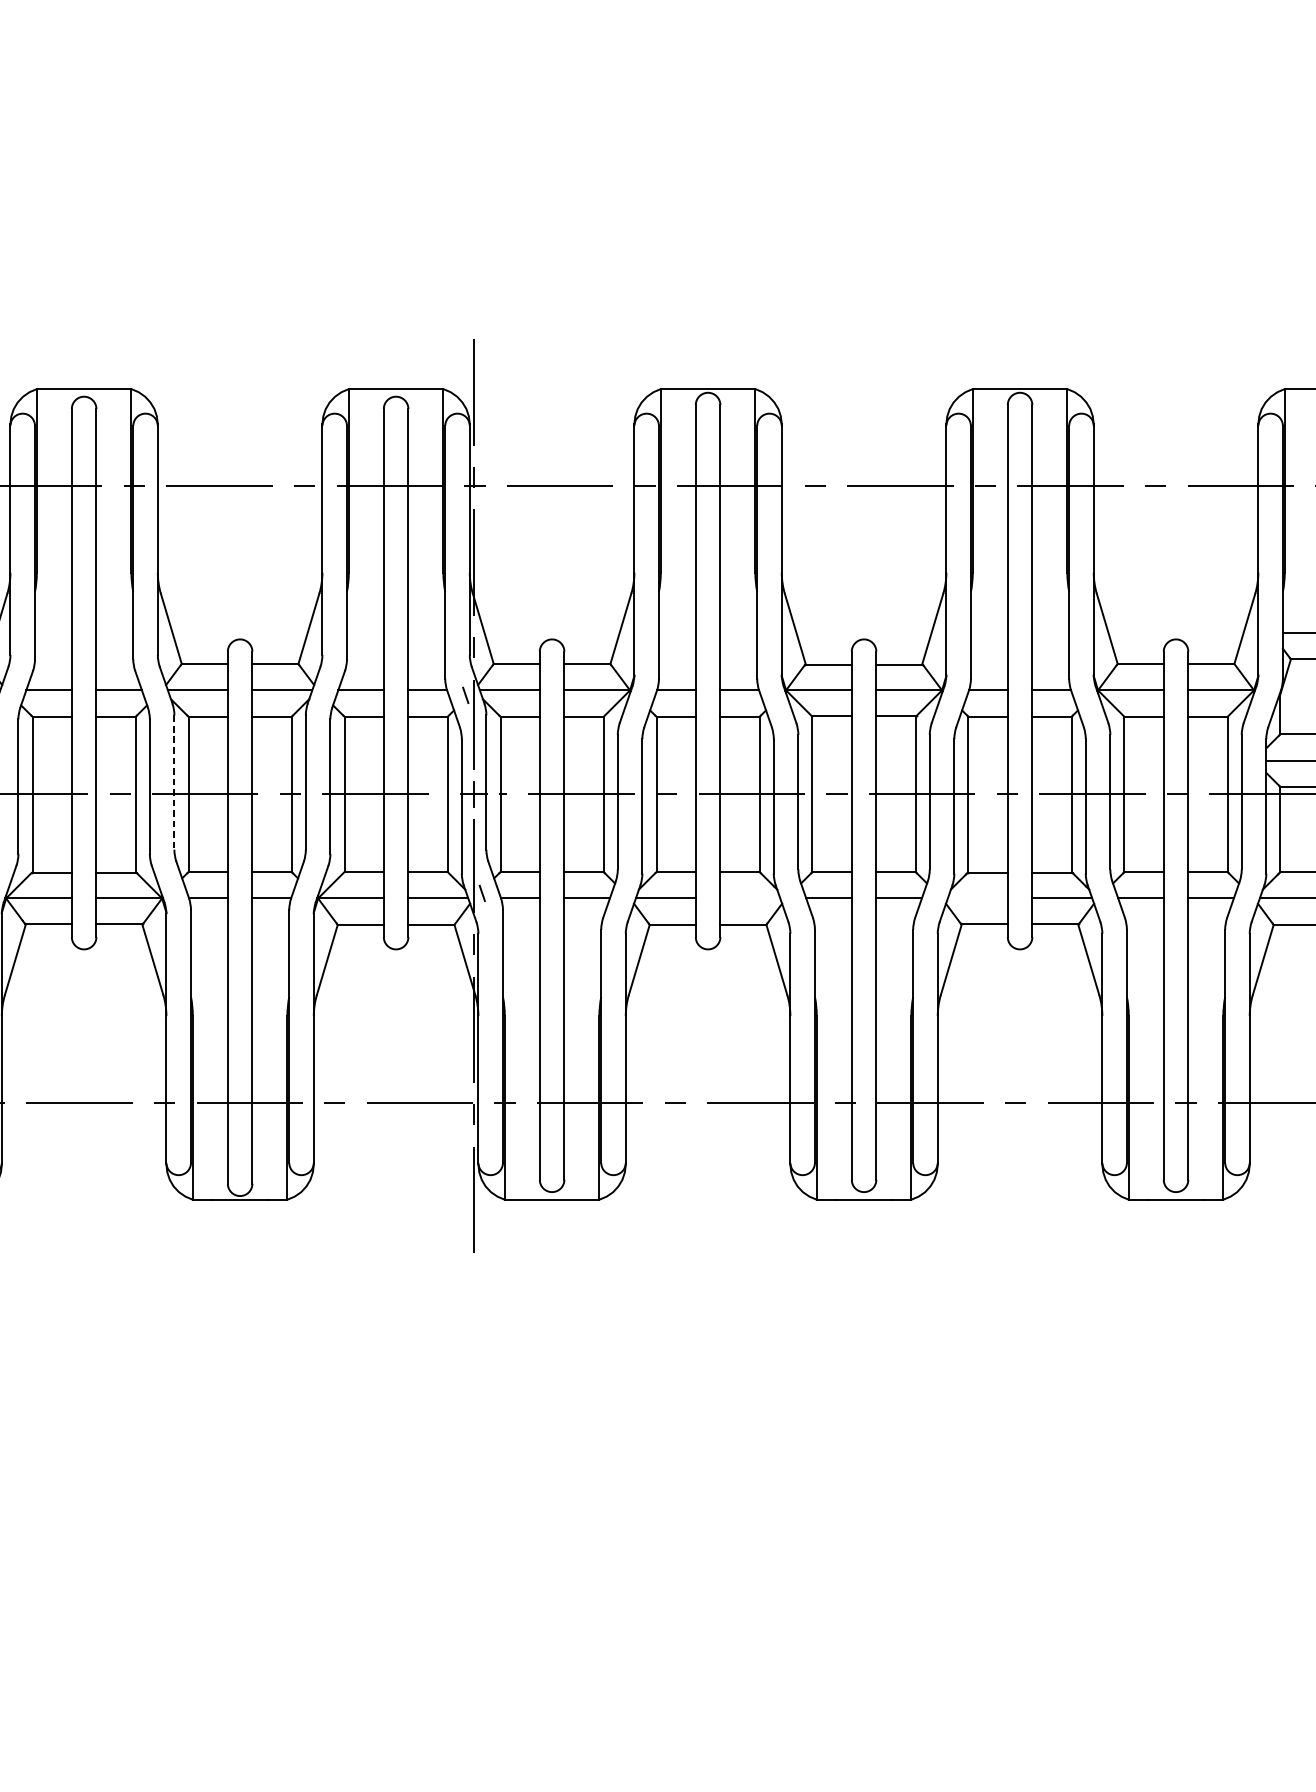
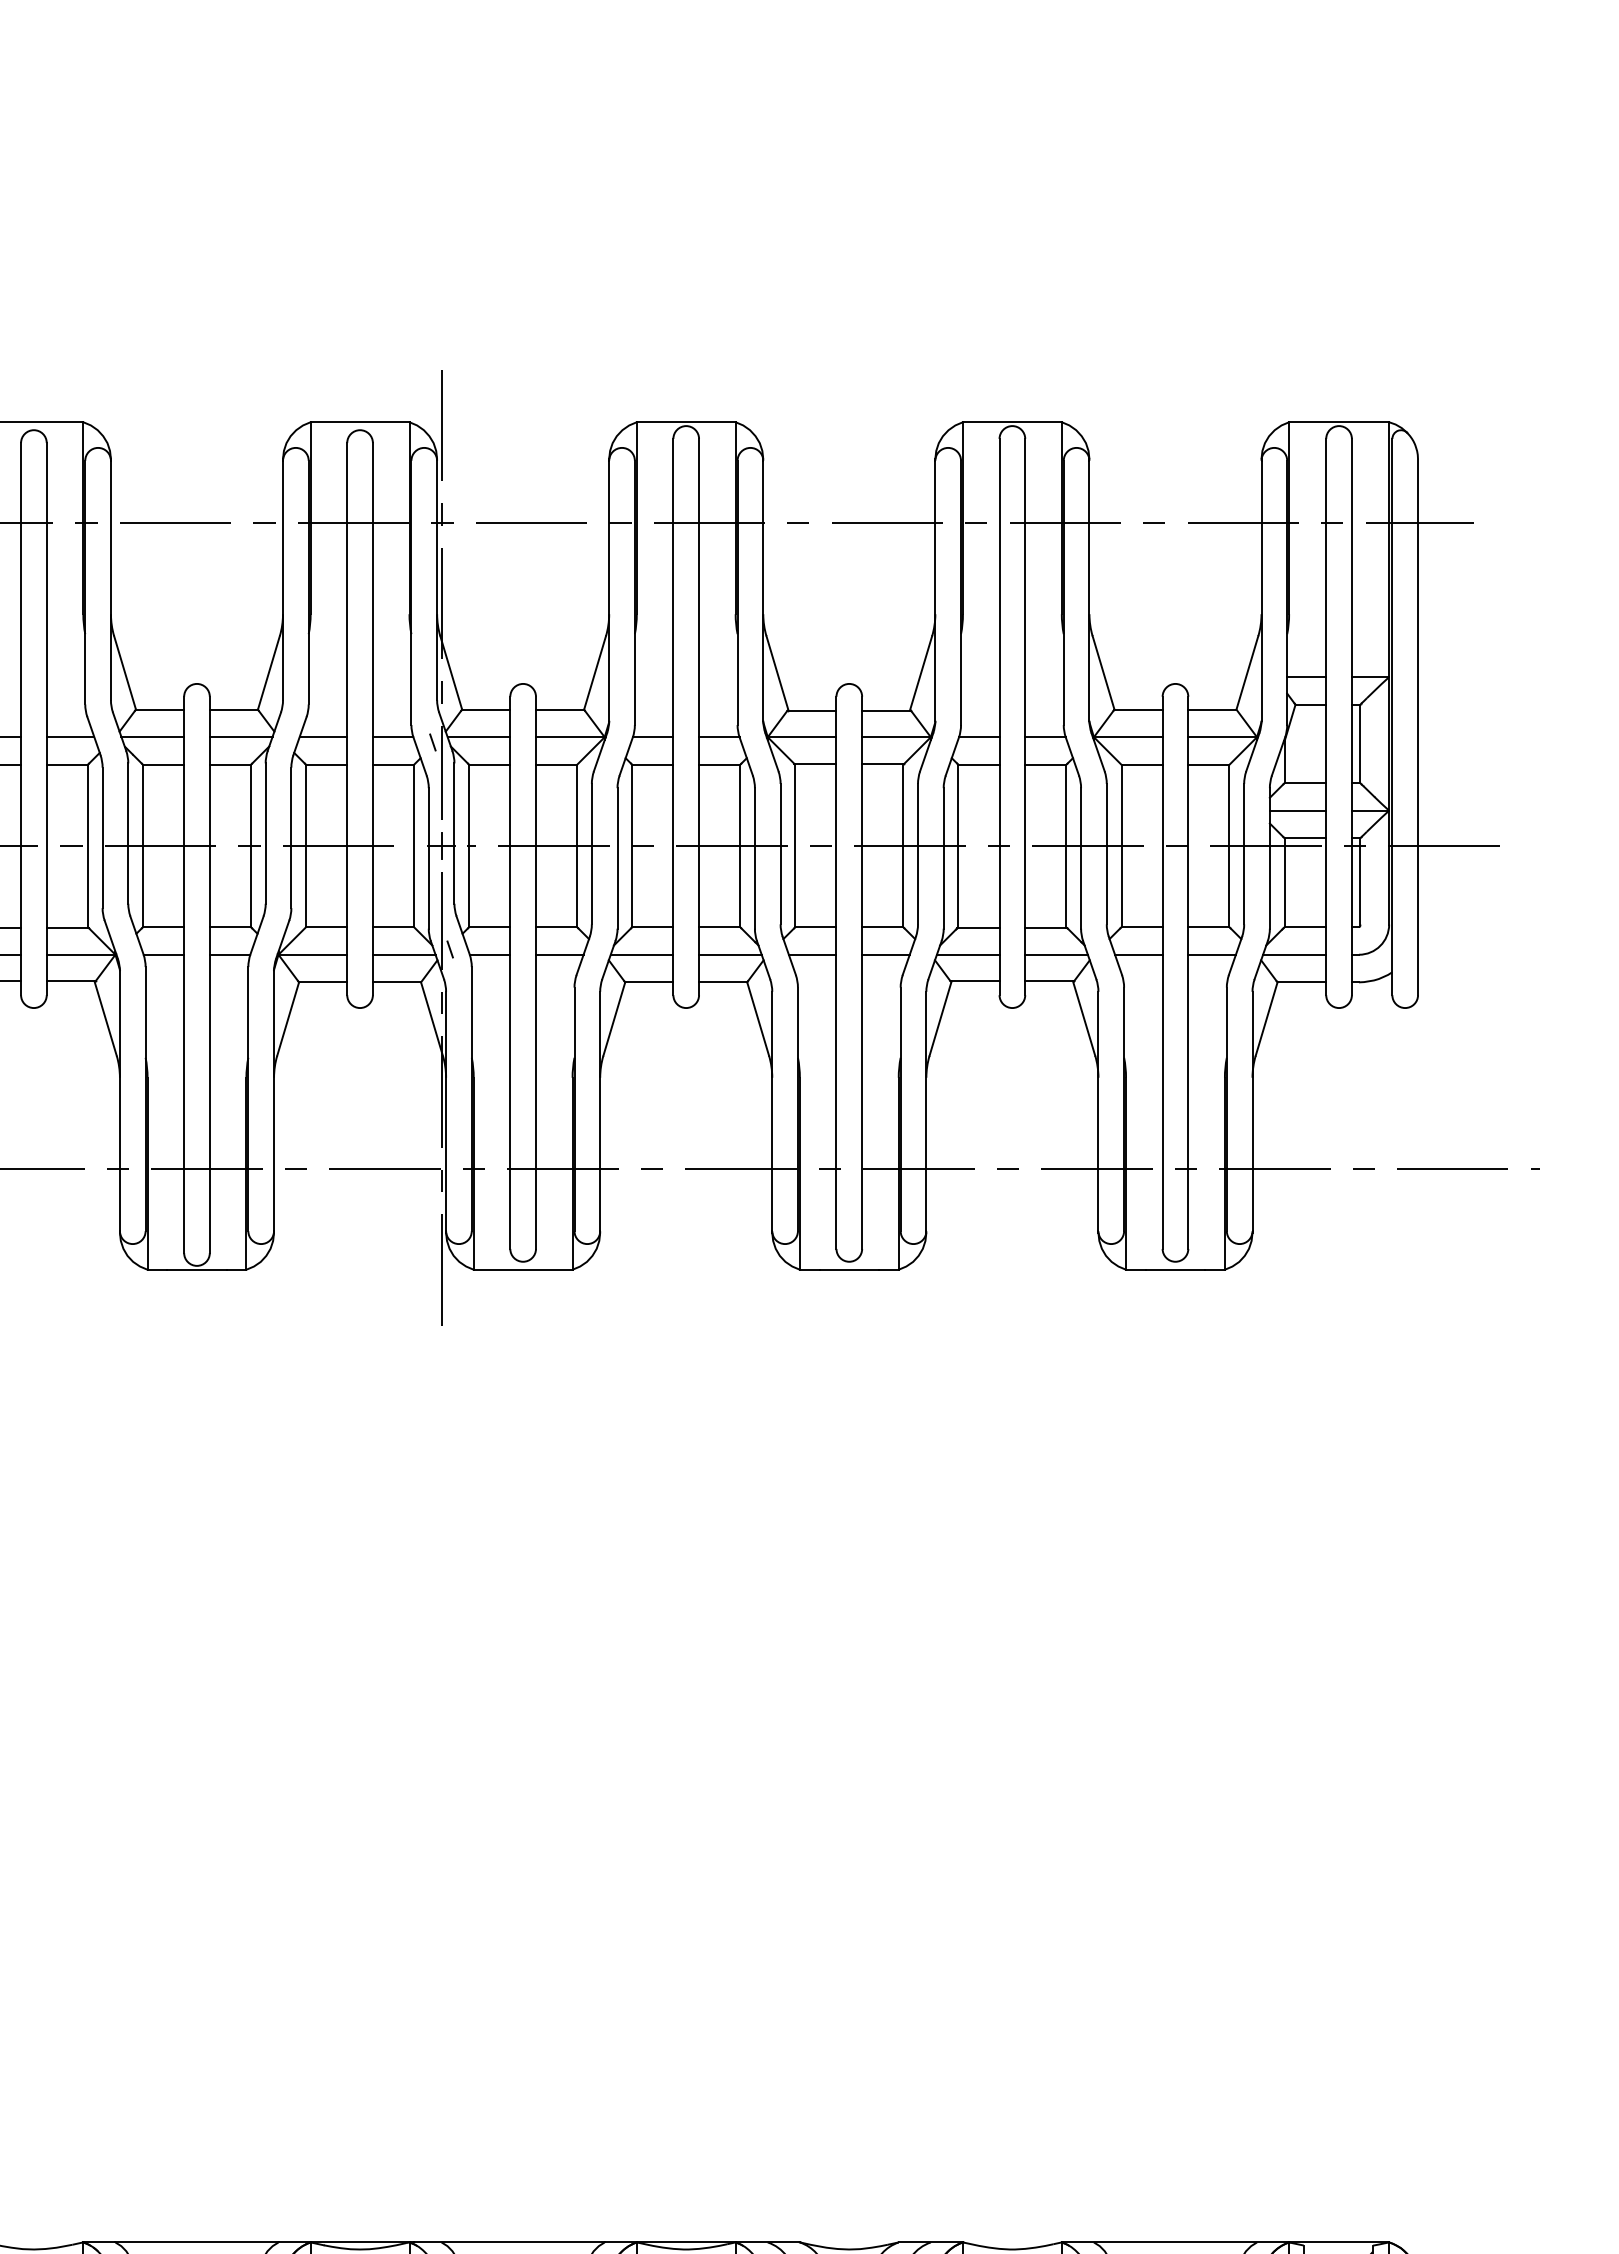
line: (174, 783) -> (128, 834), dashed -> solid
line: (750, 898) -> (730, 954), added
line: (977, 898) -> (967, 954), added

